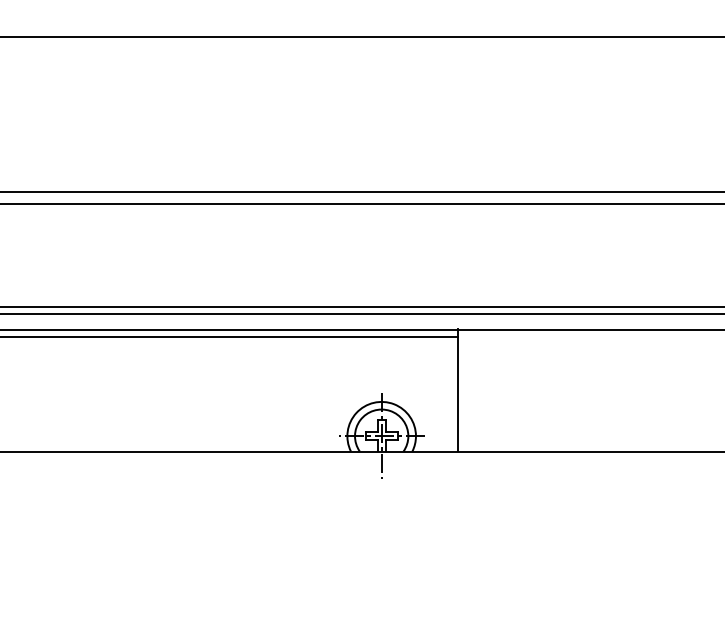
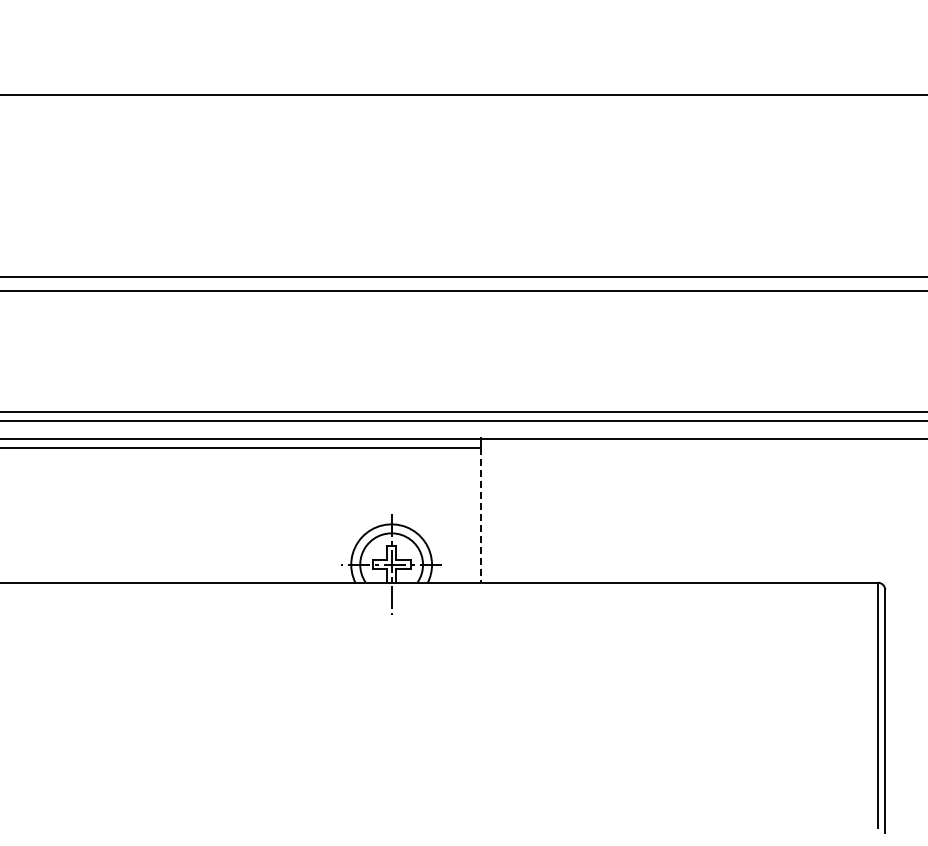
line: (457, 394) -> (481, 515), solid -> dashed

